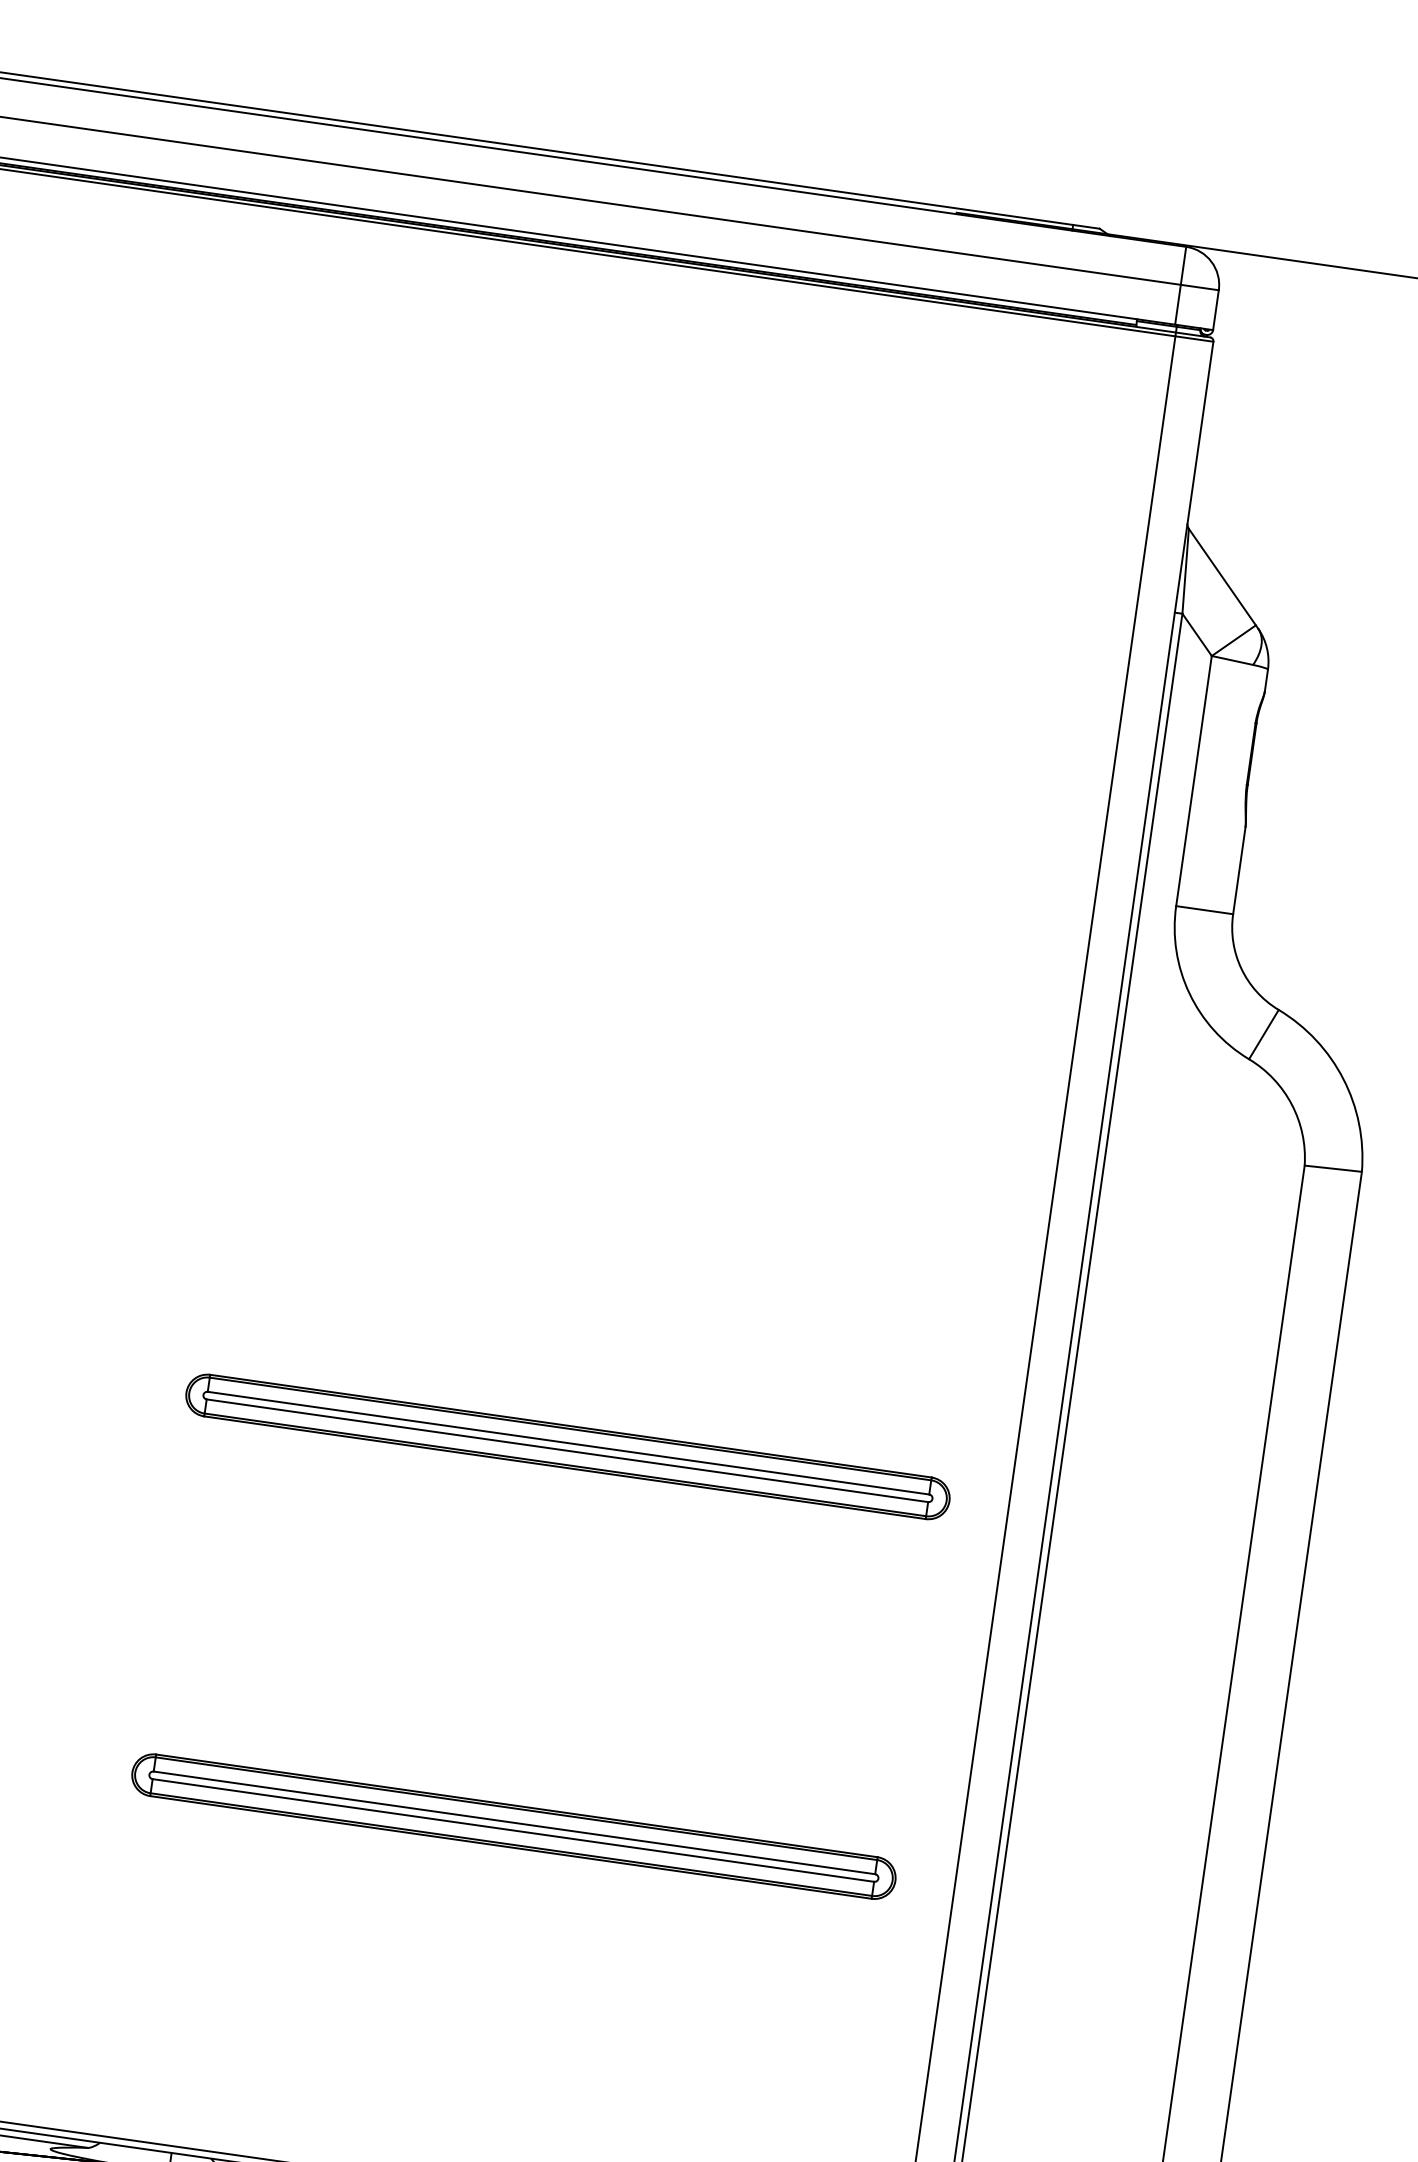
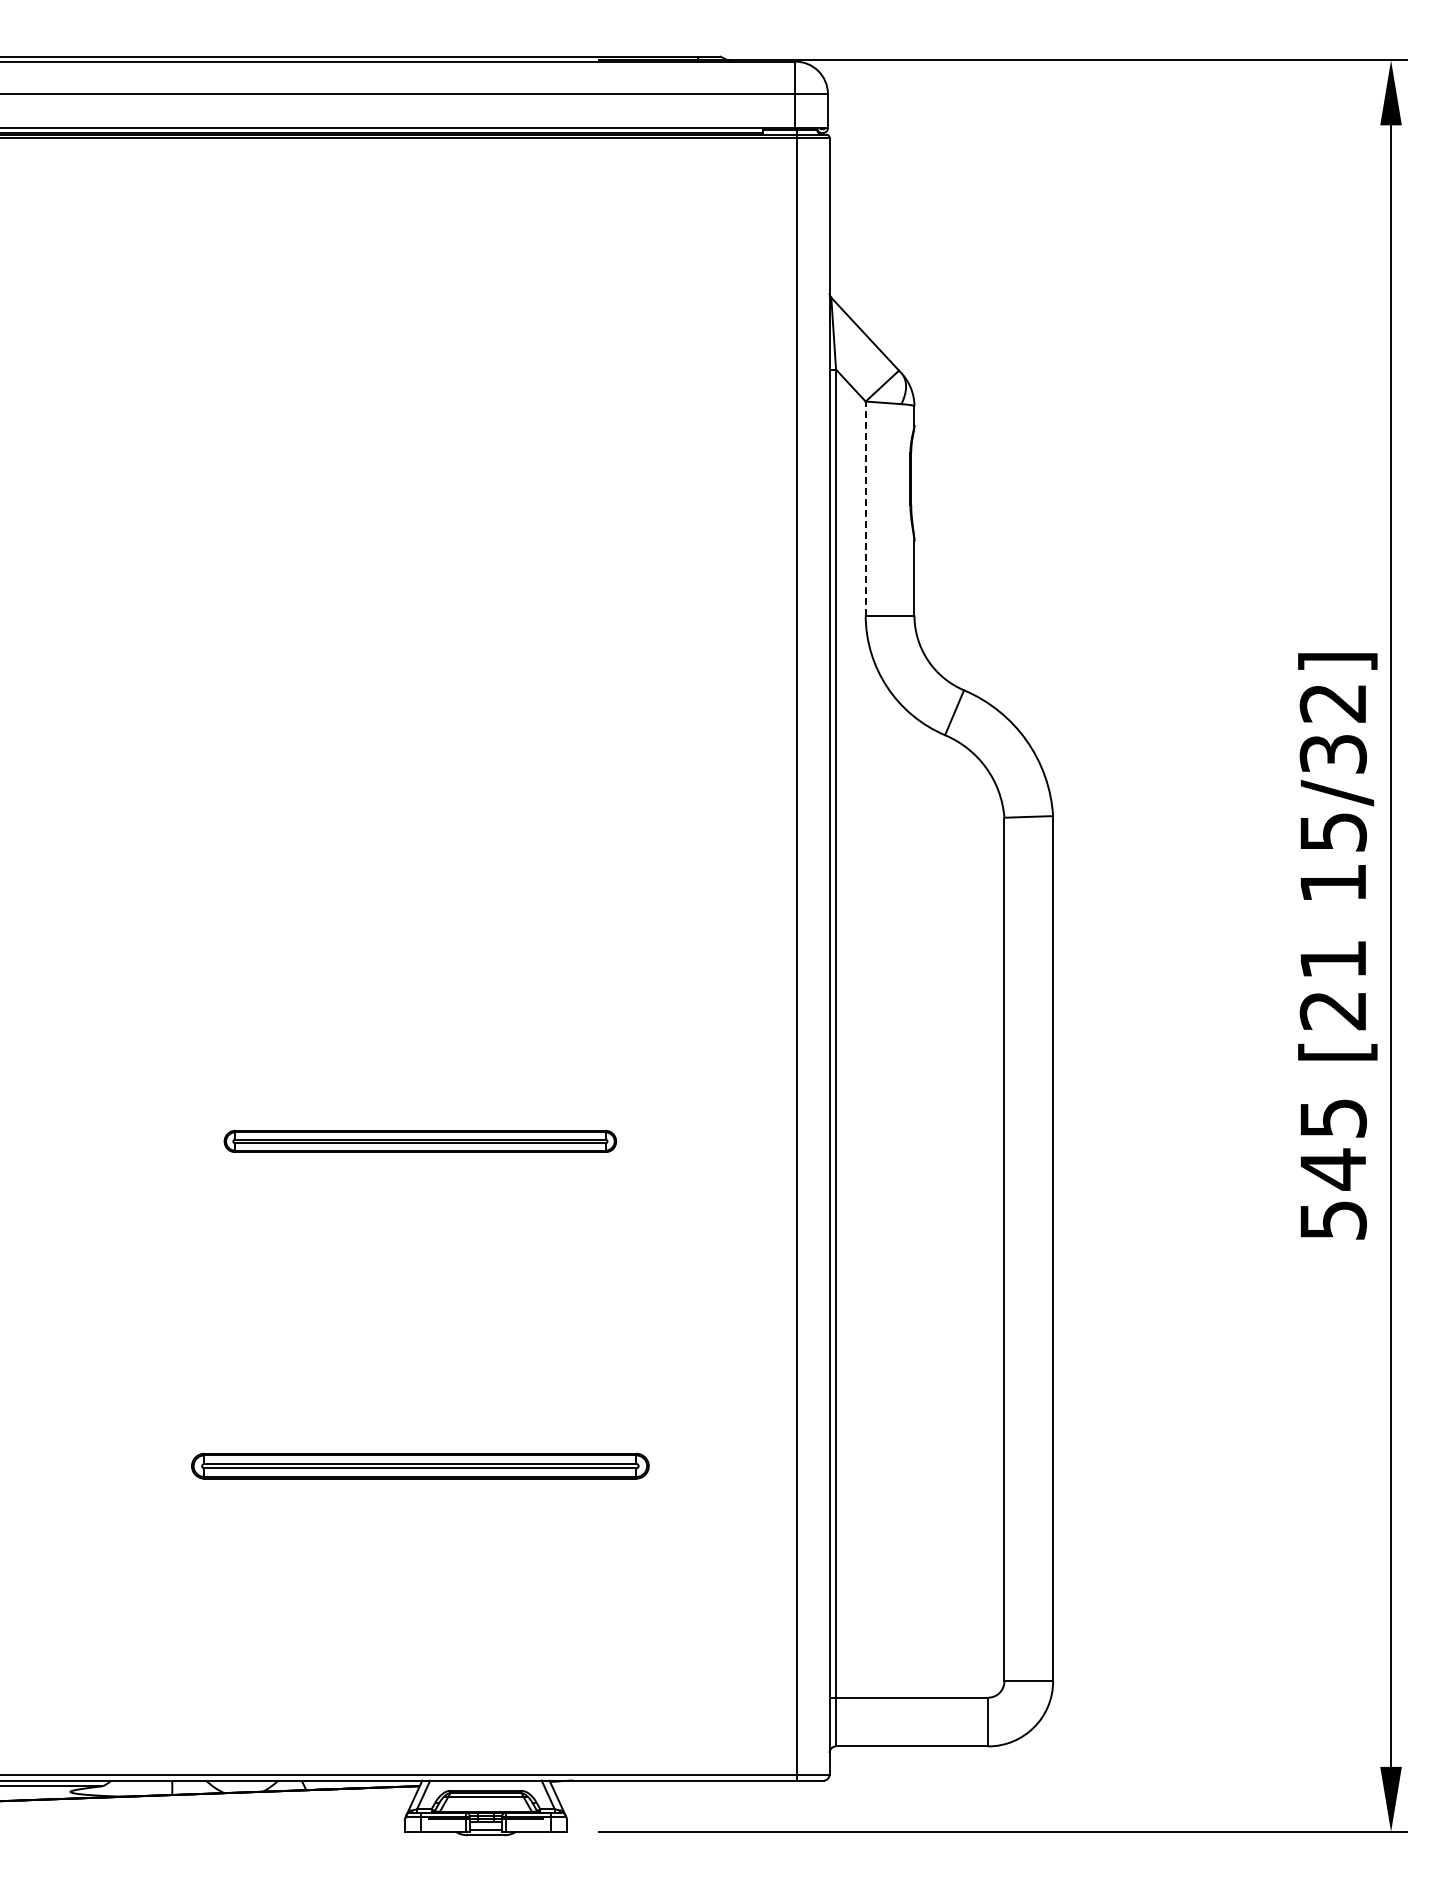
line: (1193, 780) -> (865, 508), solid -> dashed
part: (568, 1446) -> (420, 1141), size x0.6
part: (514, 1825) -> (420, 1465), size x0.7

